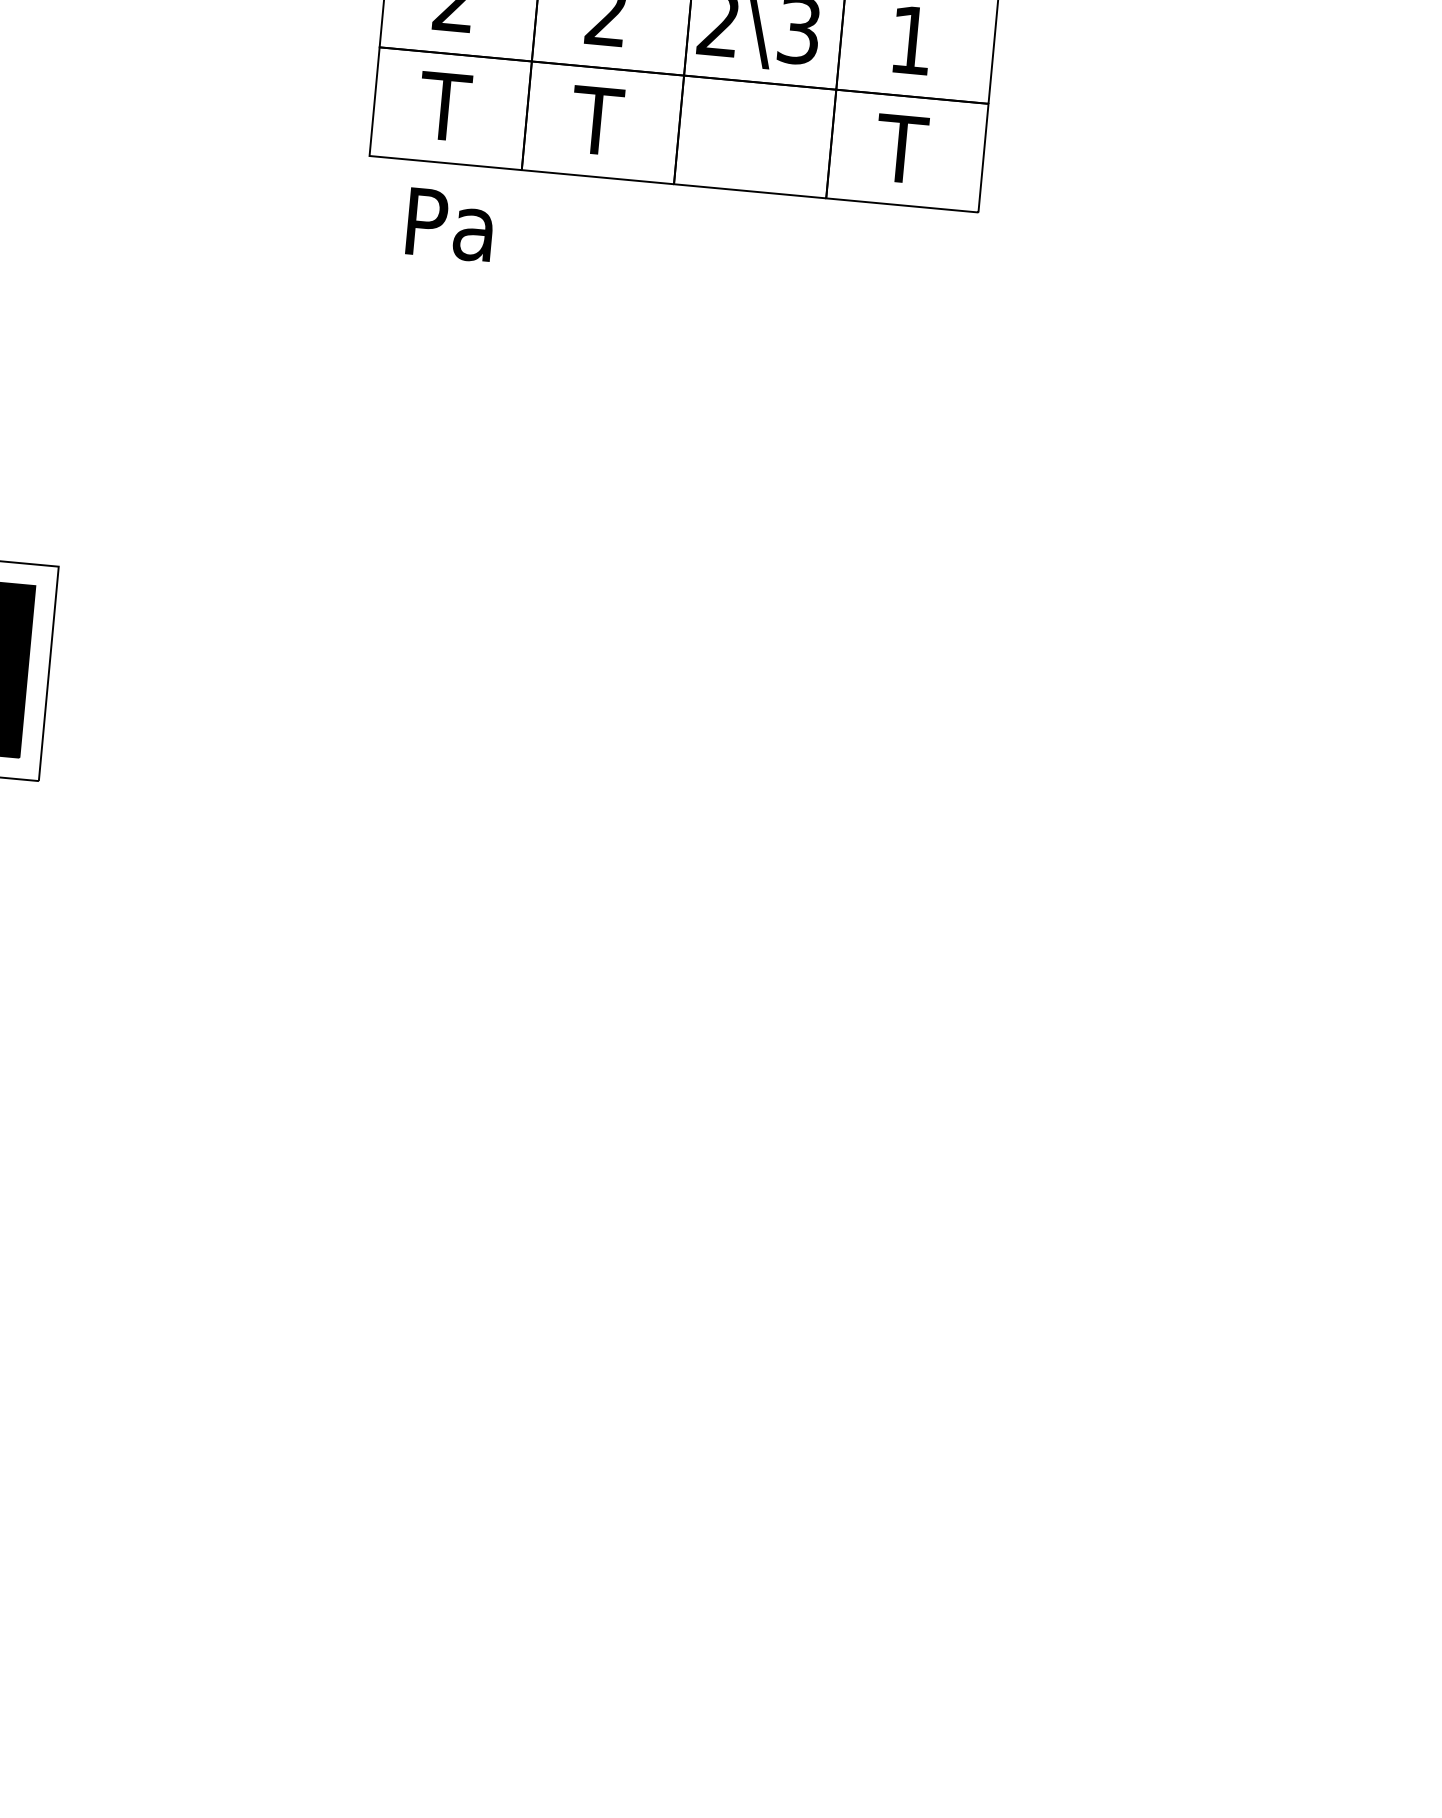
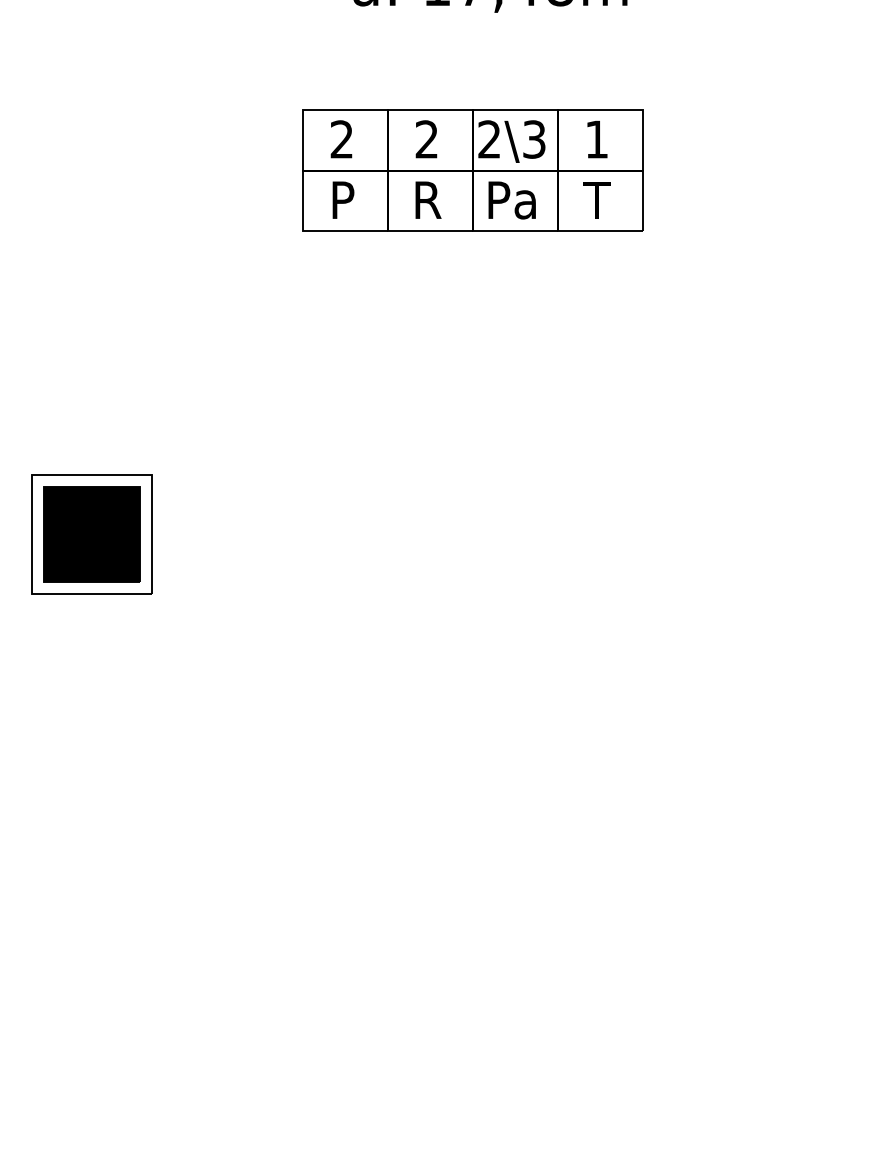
text: (443, 105) -> (341, 199), T -> P
text: (597, 119) -> (427, 199), T -> R
text: (449, 225) -> (511, 200), moved

